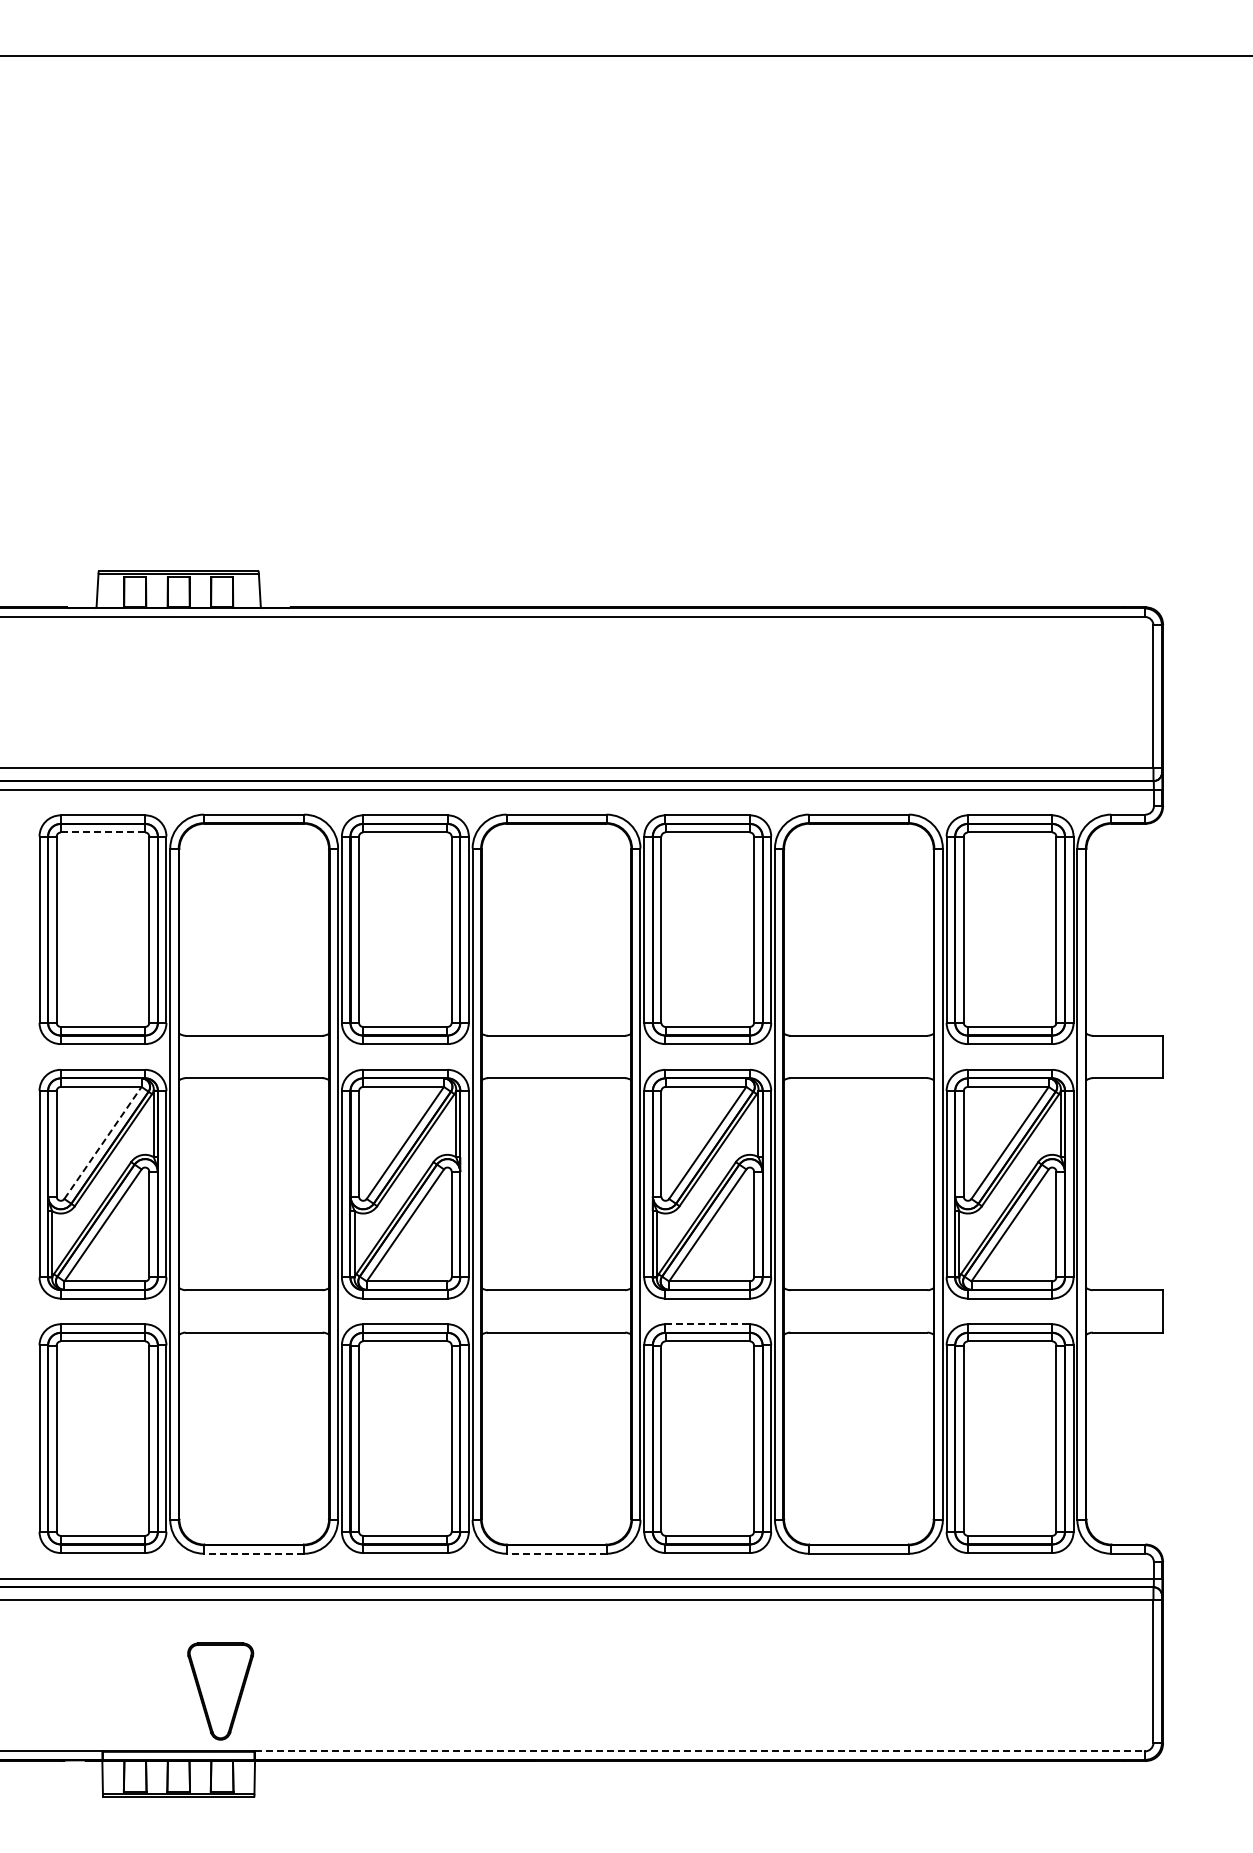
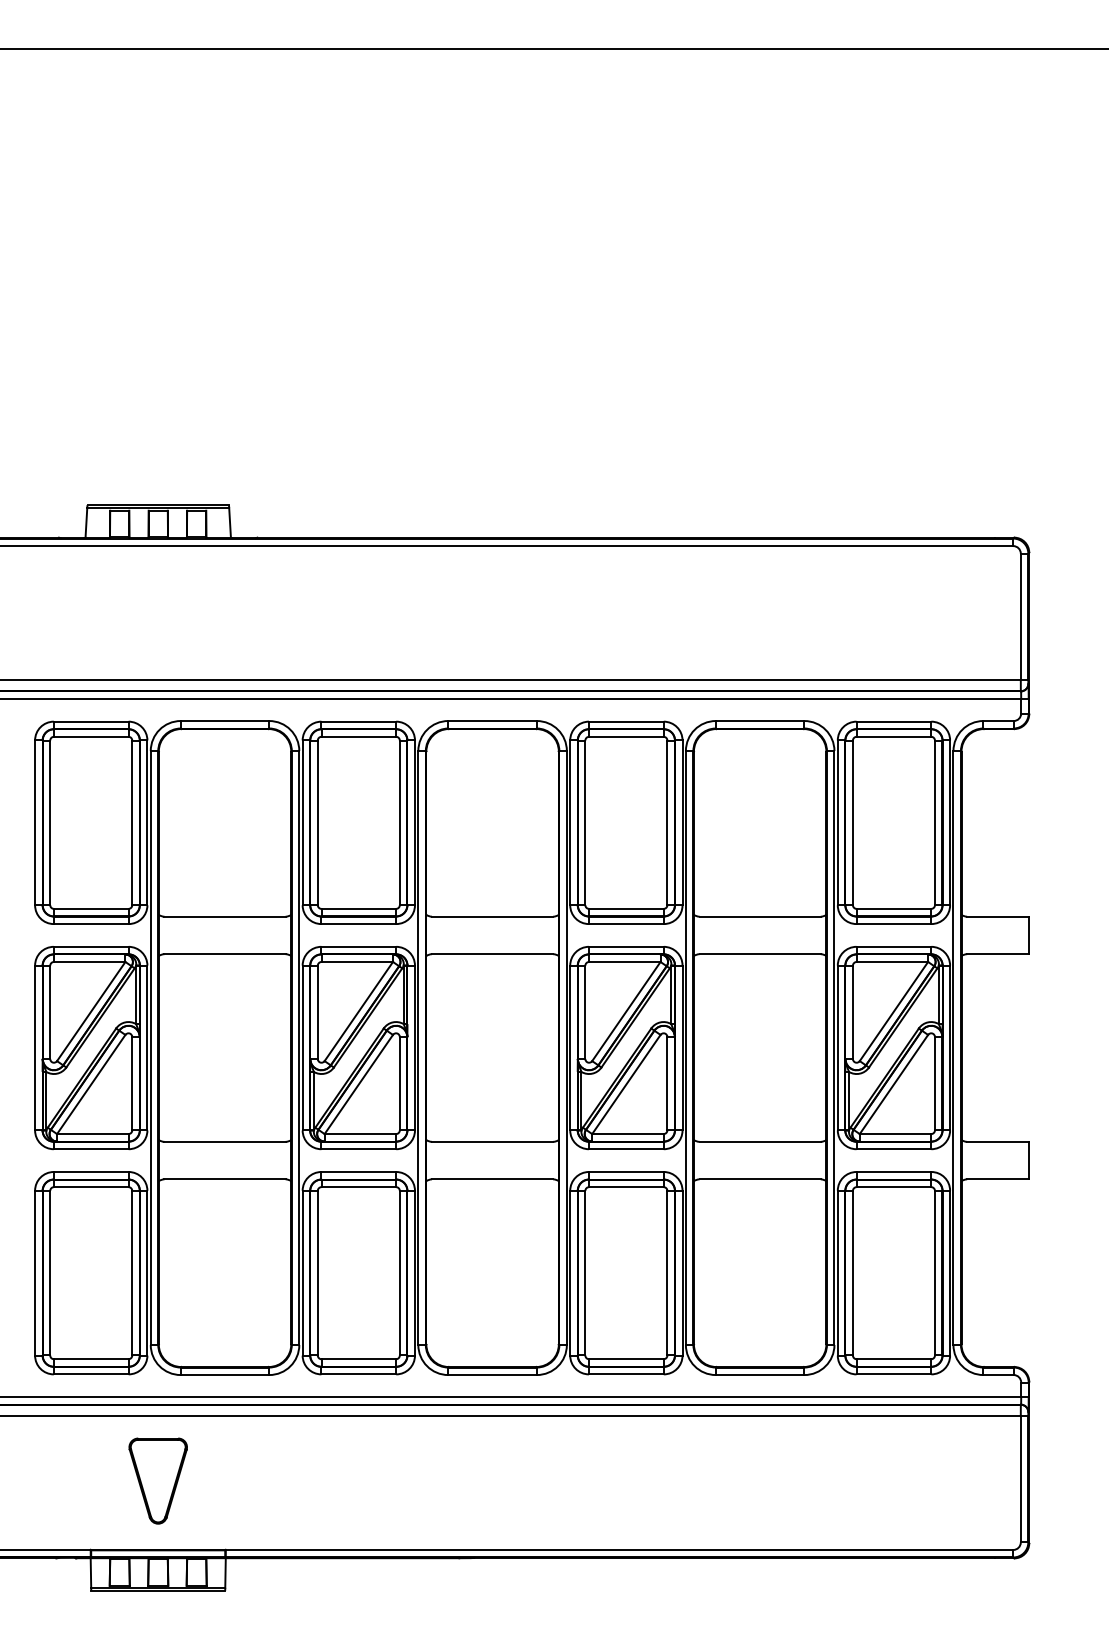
line: (102, 832) -> (90, 736), dashed -> solid
line: (103, 1142) -> (91, 1011), dashed -> solid
line: (708, 1324) -> (627, 1172), dashed -> solid
line: (253, 1553) -> (224, 1374), dashed -> solid
line: (556, 1553) -> (492, 1374), dashed -> solid
part: (220, 1691) -> (158, 1481), moved
line: (700, 1751) -> (619, 1550), dashed -> solid

